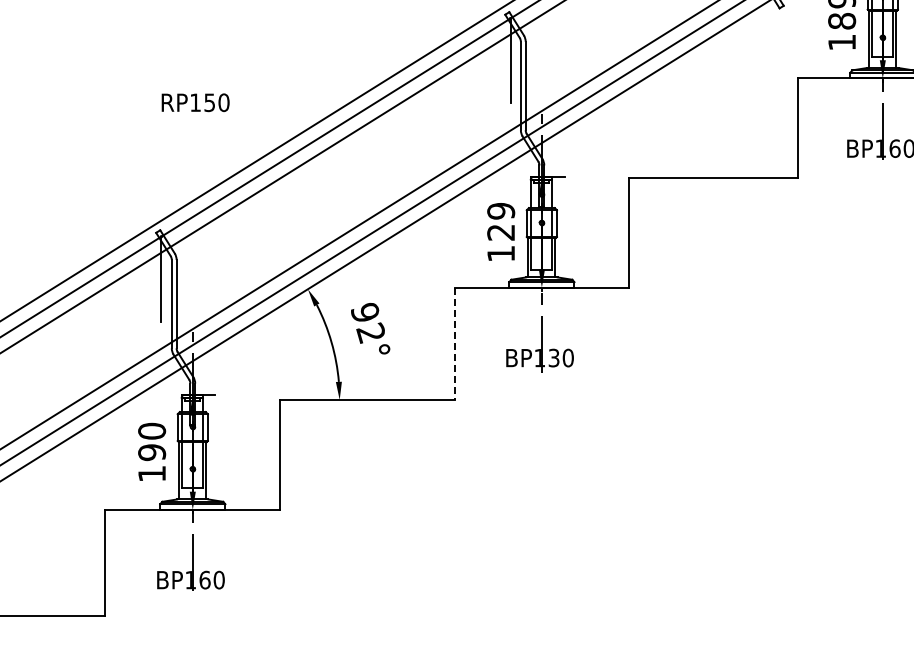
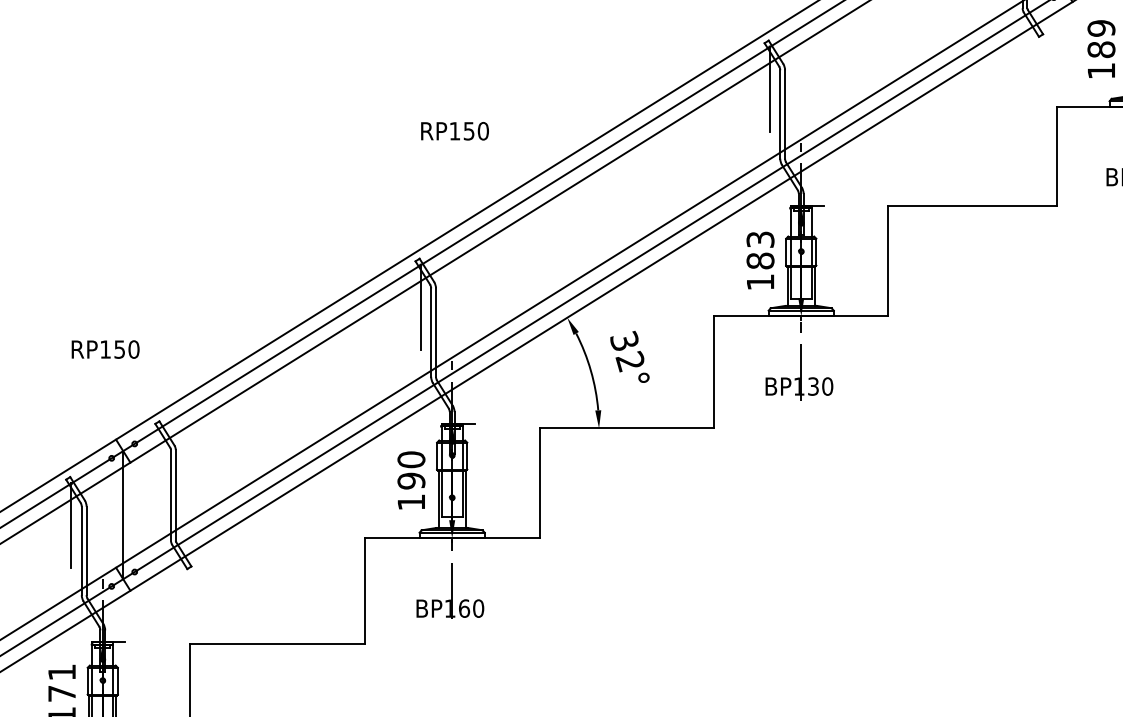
text: (501, 222) -> (760, 250), 129 -> 183
text: (365, 312) -> (624, 340), 92° -> 32°
line: (455, 344) -> (714, 372), dashed -> solid

